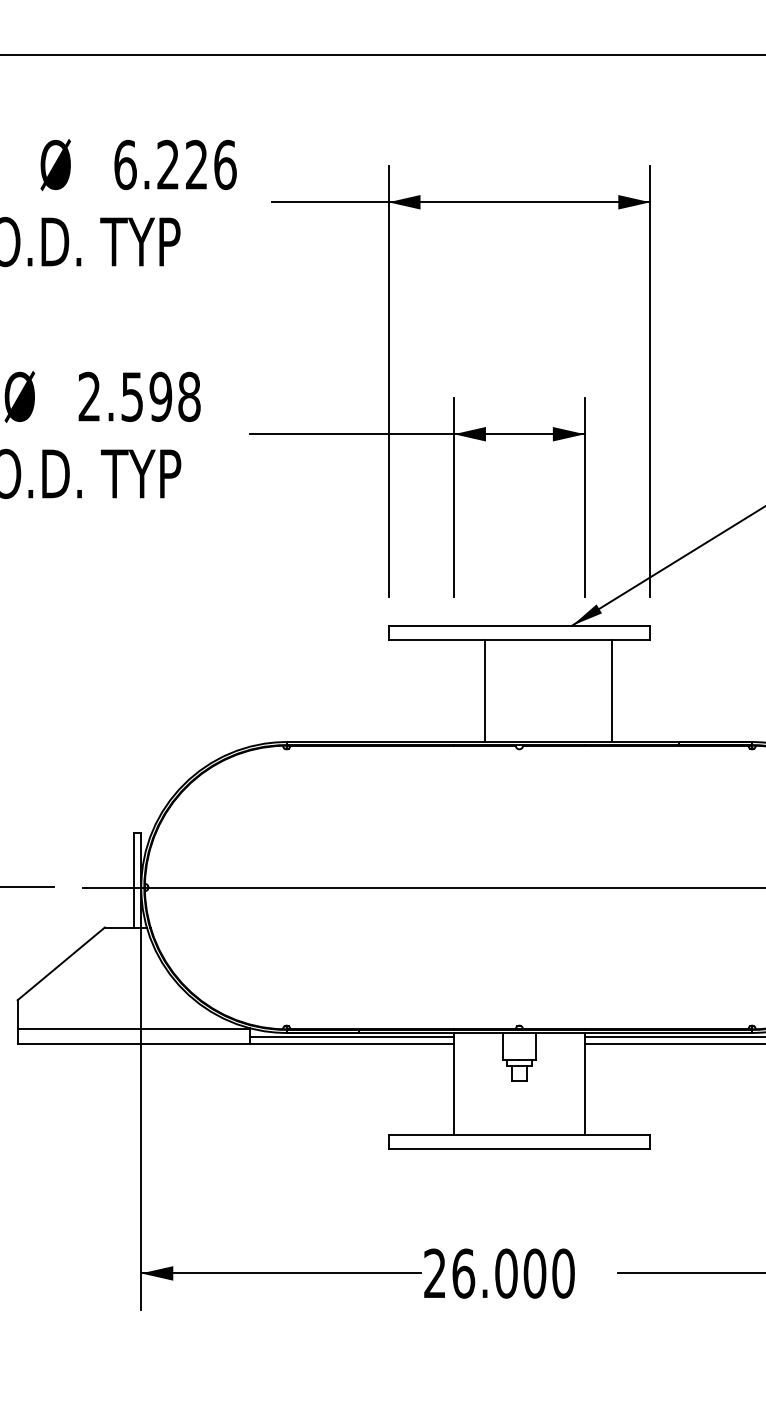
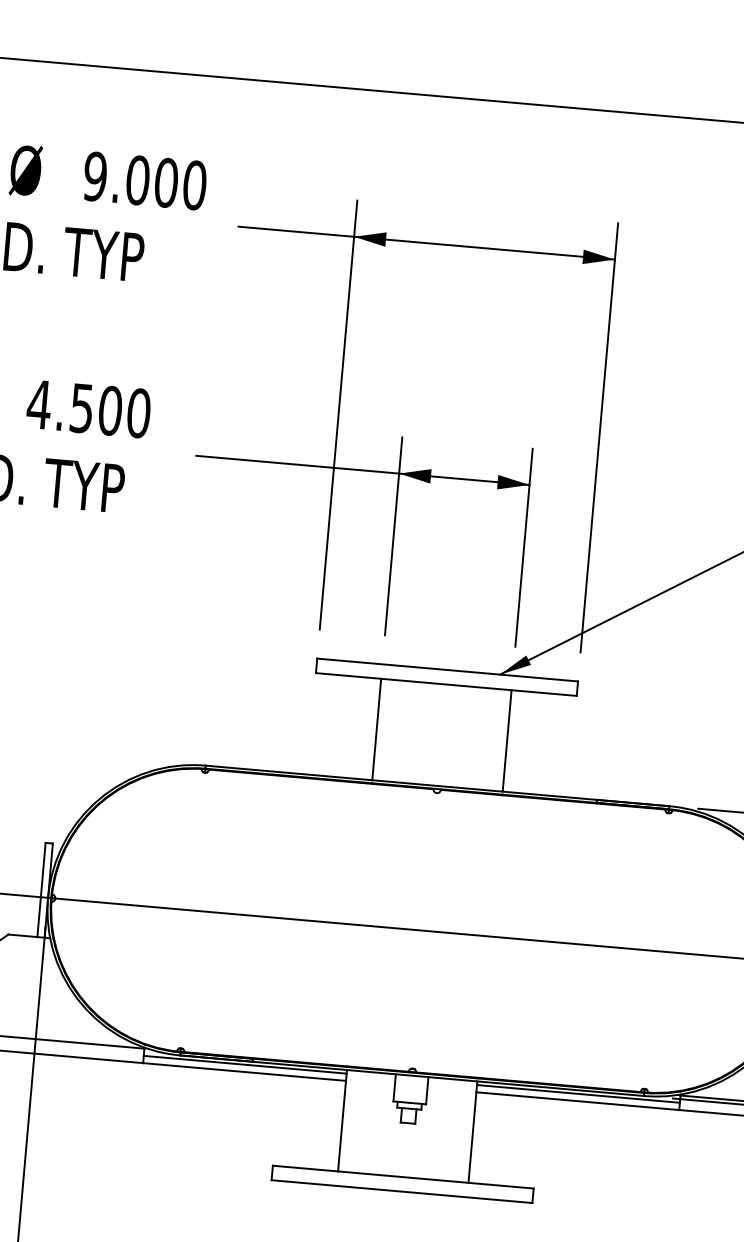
text: (175, 164) -> (145, 180), 6.226 -> 9.000
text: (138, 396) -> (88, 408), 2.598 -> 4.500
line: (484, 691) -> (376, 729), moved
line: (611, 691) -> (506, 741), moved

